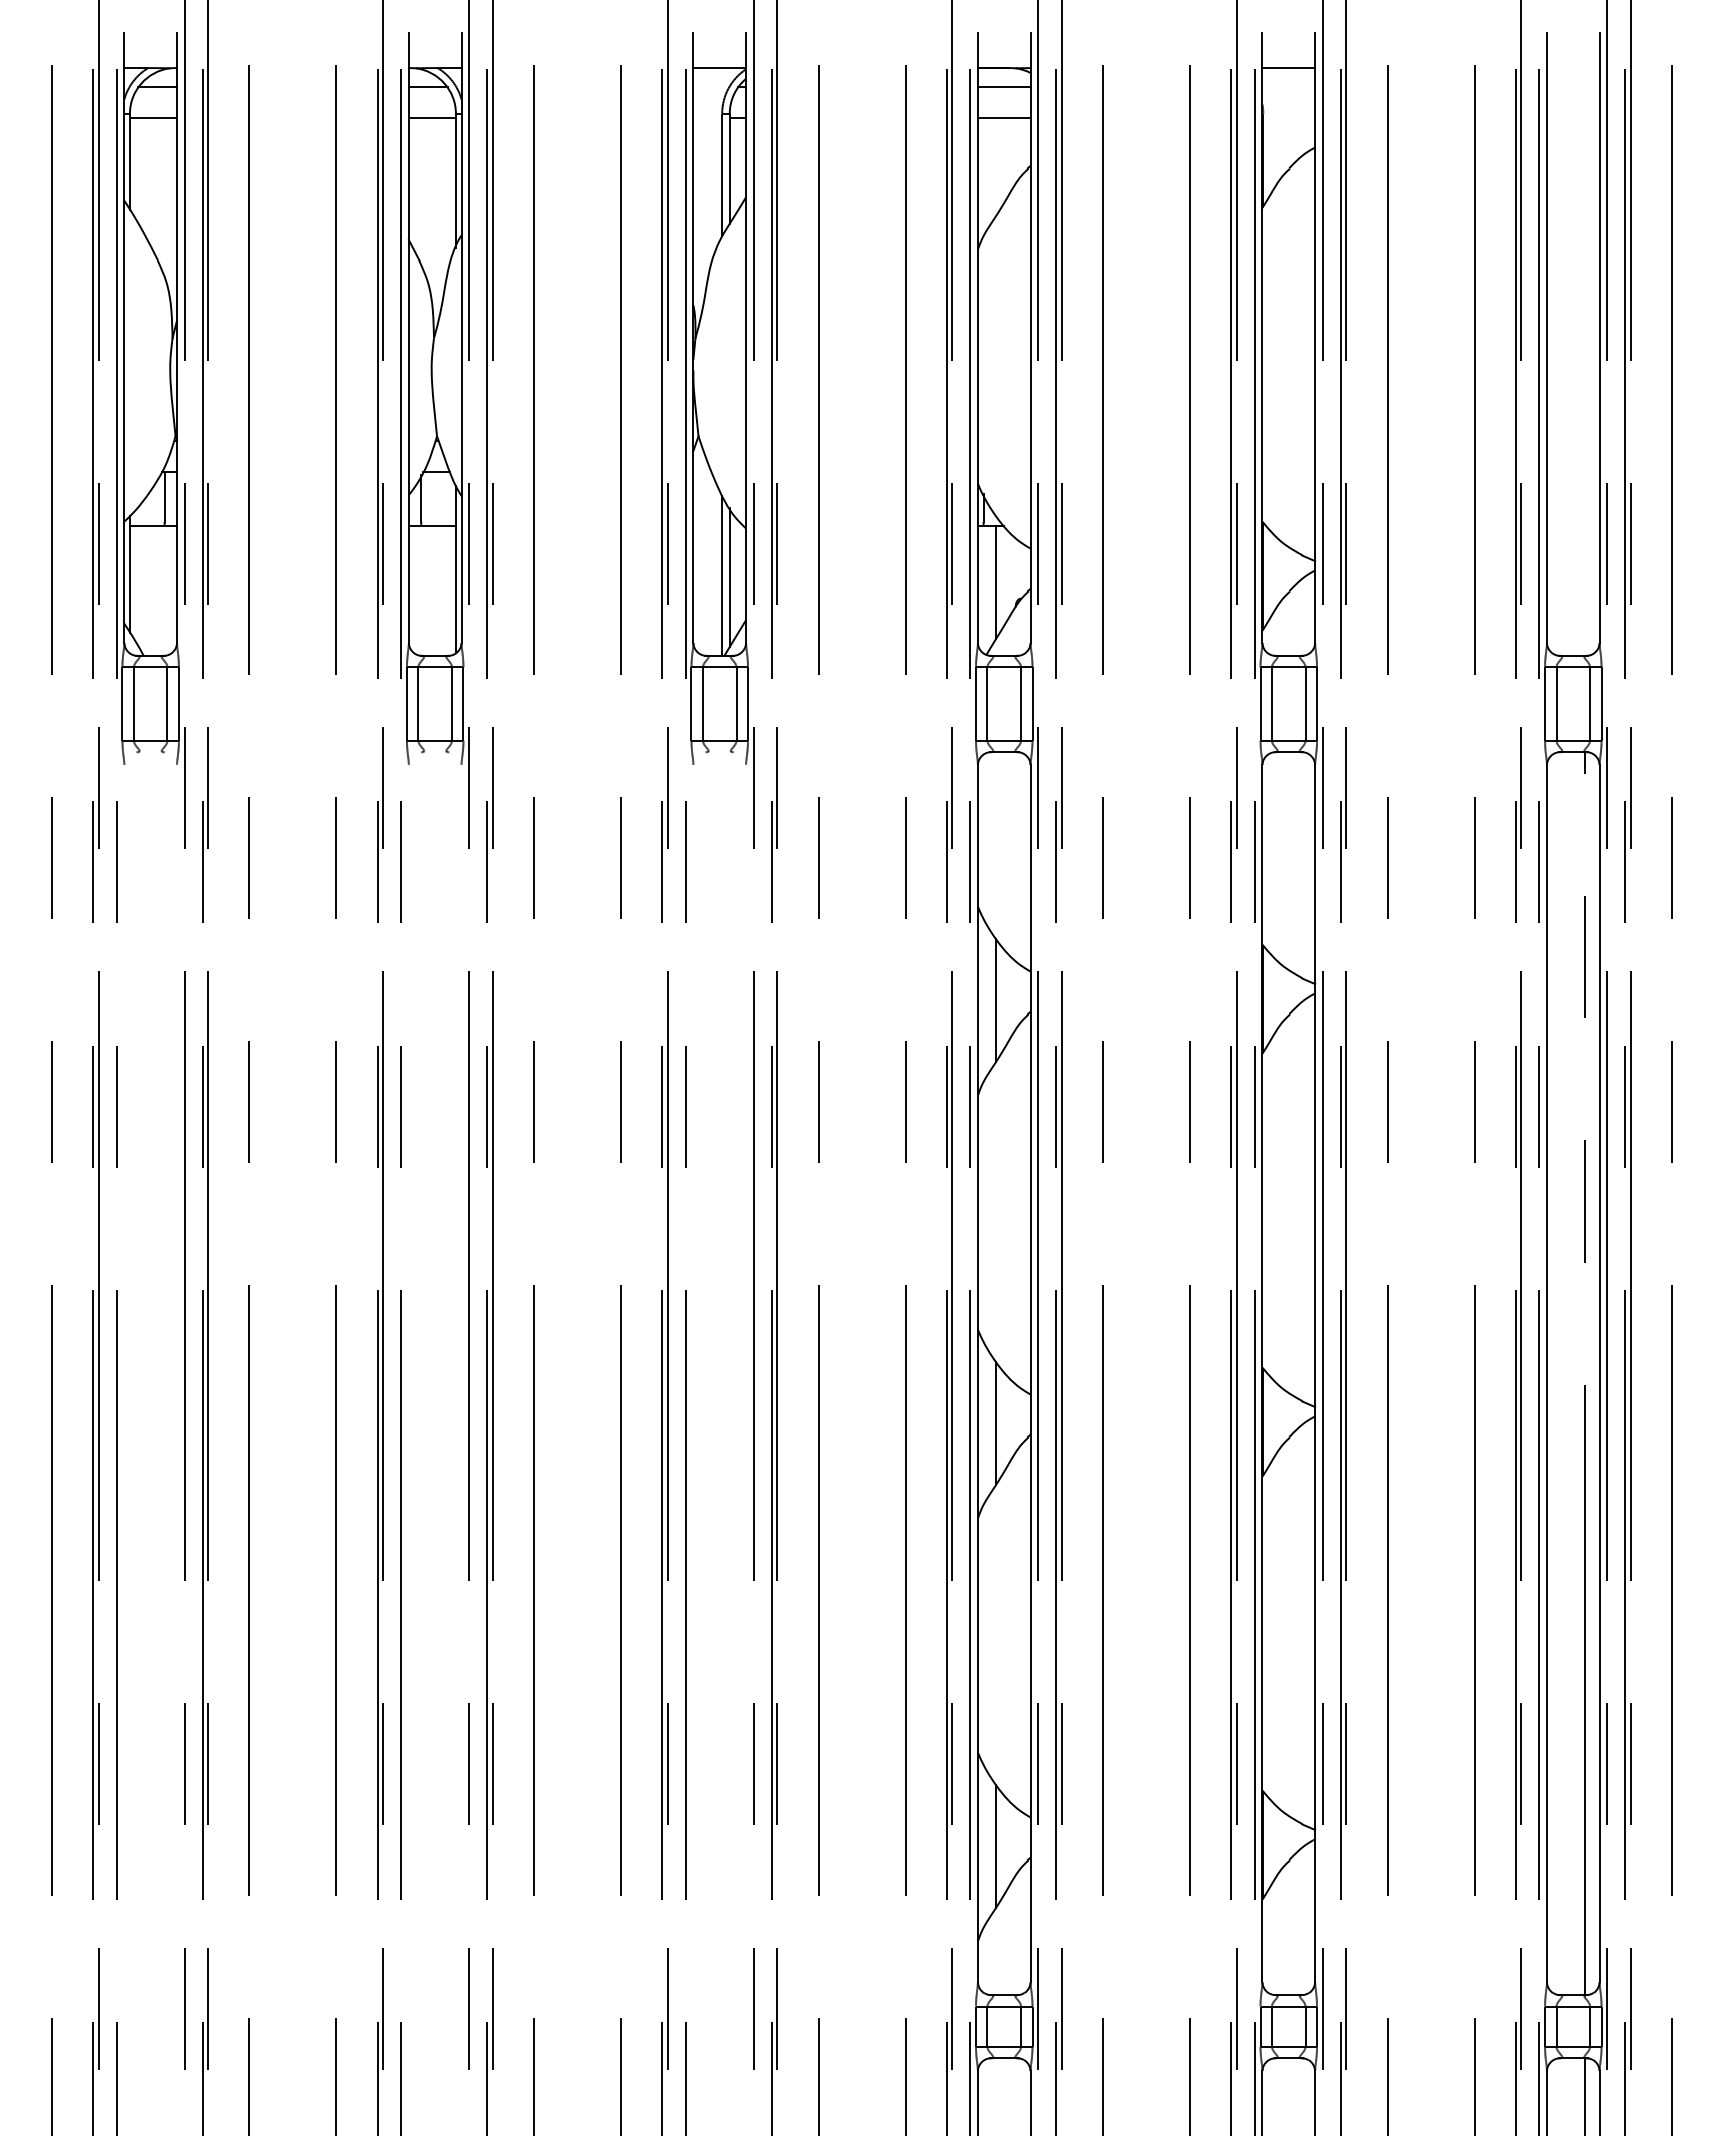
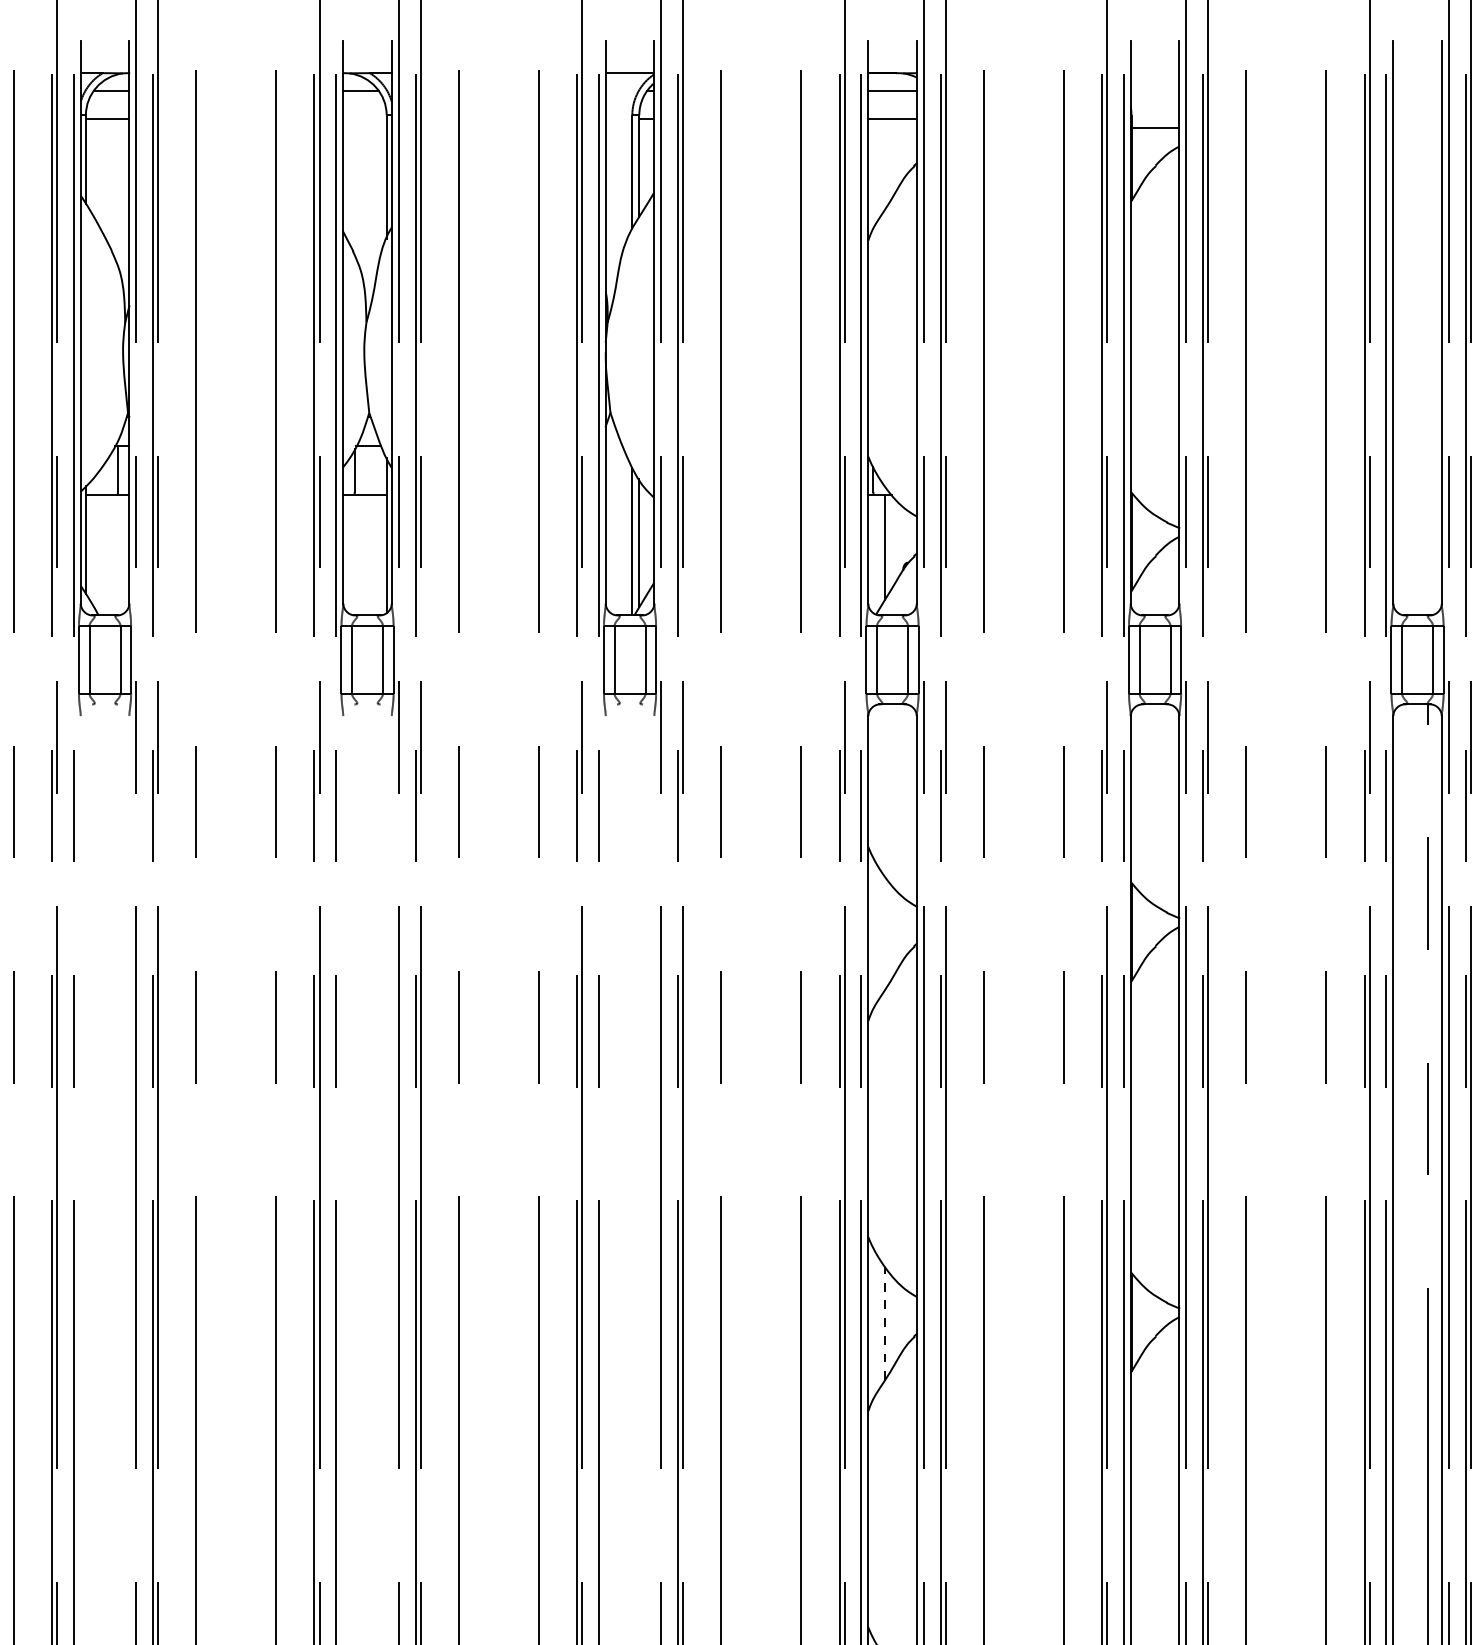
line: (1288, 68) -> (1154, 128), moved
line: (431, 118) -> (364, 119), removed
line: (996, 1000) -> (885, 933), removed
line: (996, 1422) -> (885, 1322), solid -> dashed

